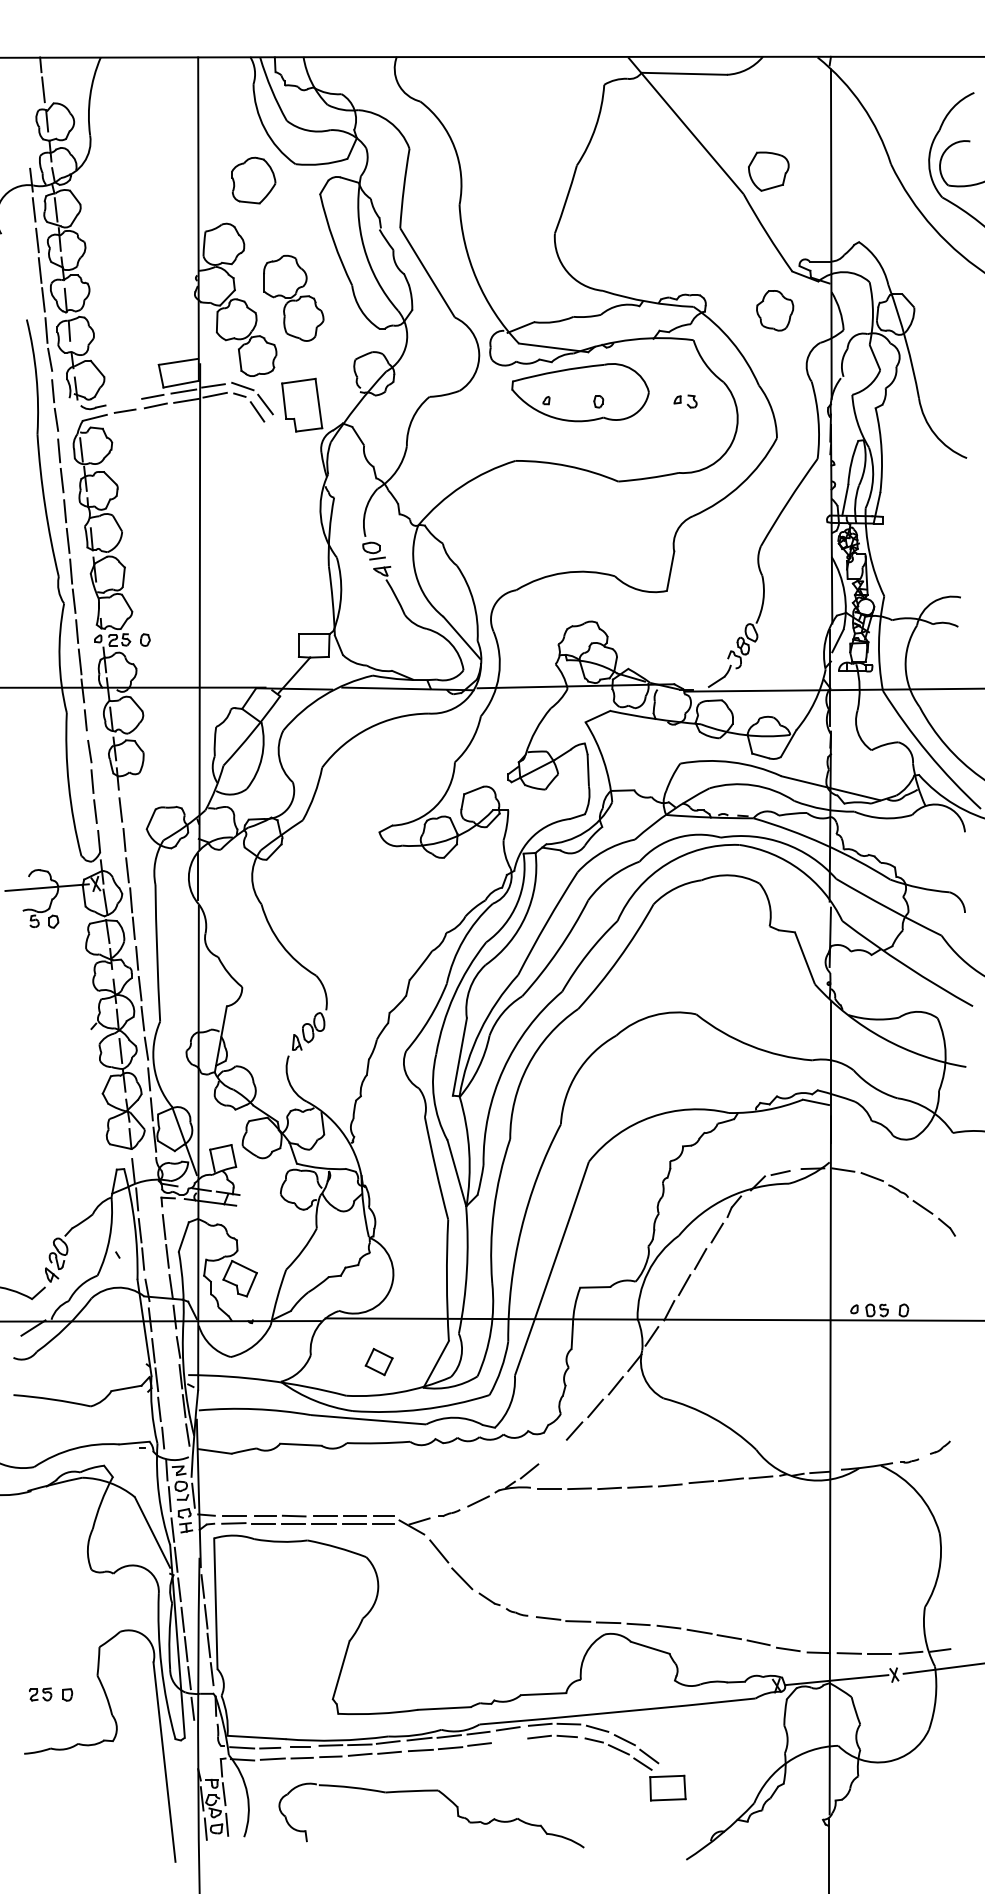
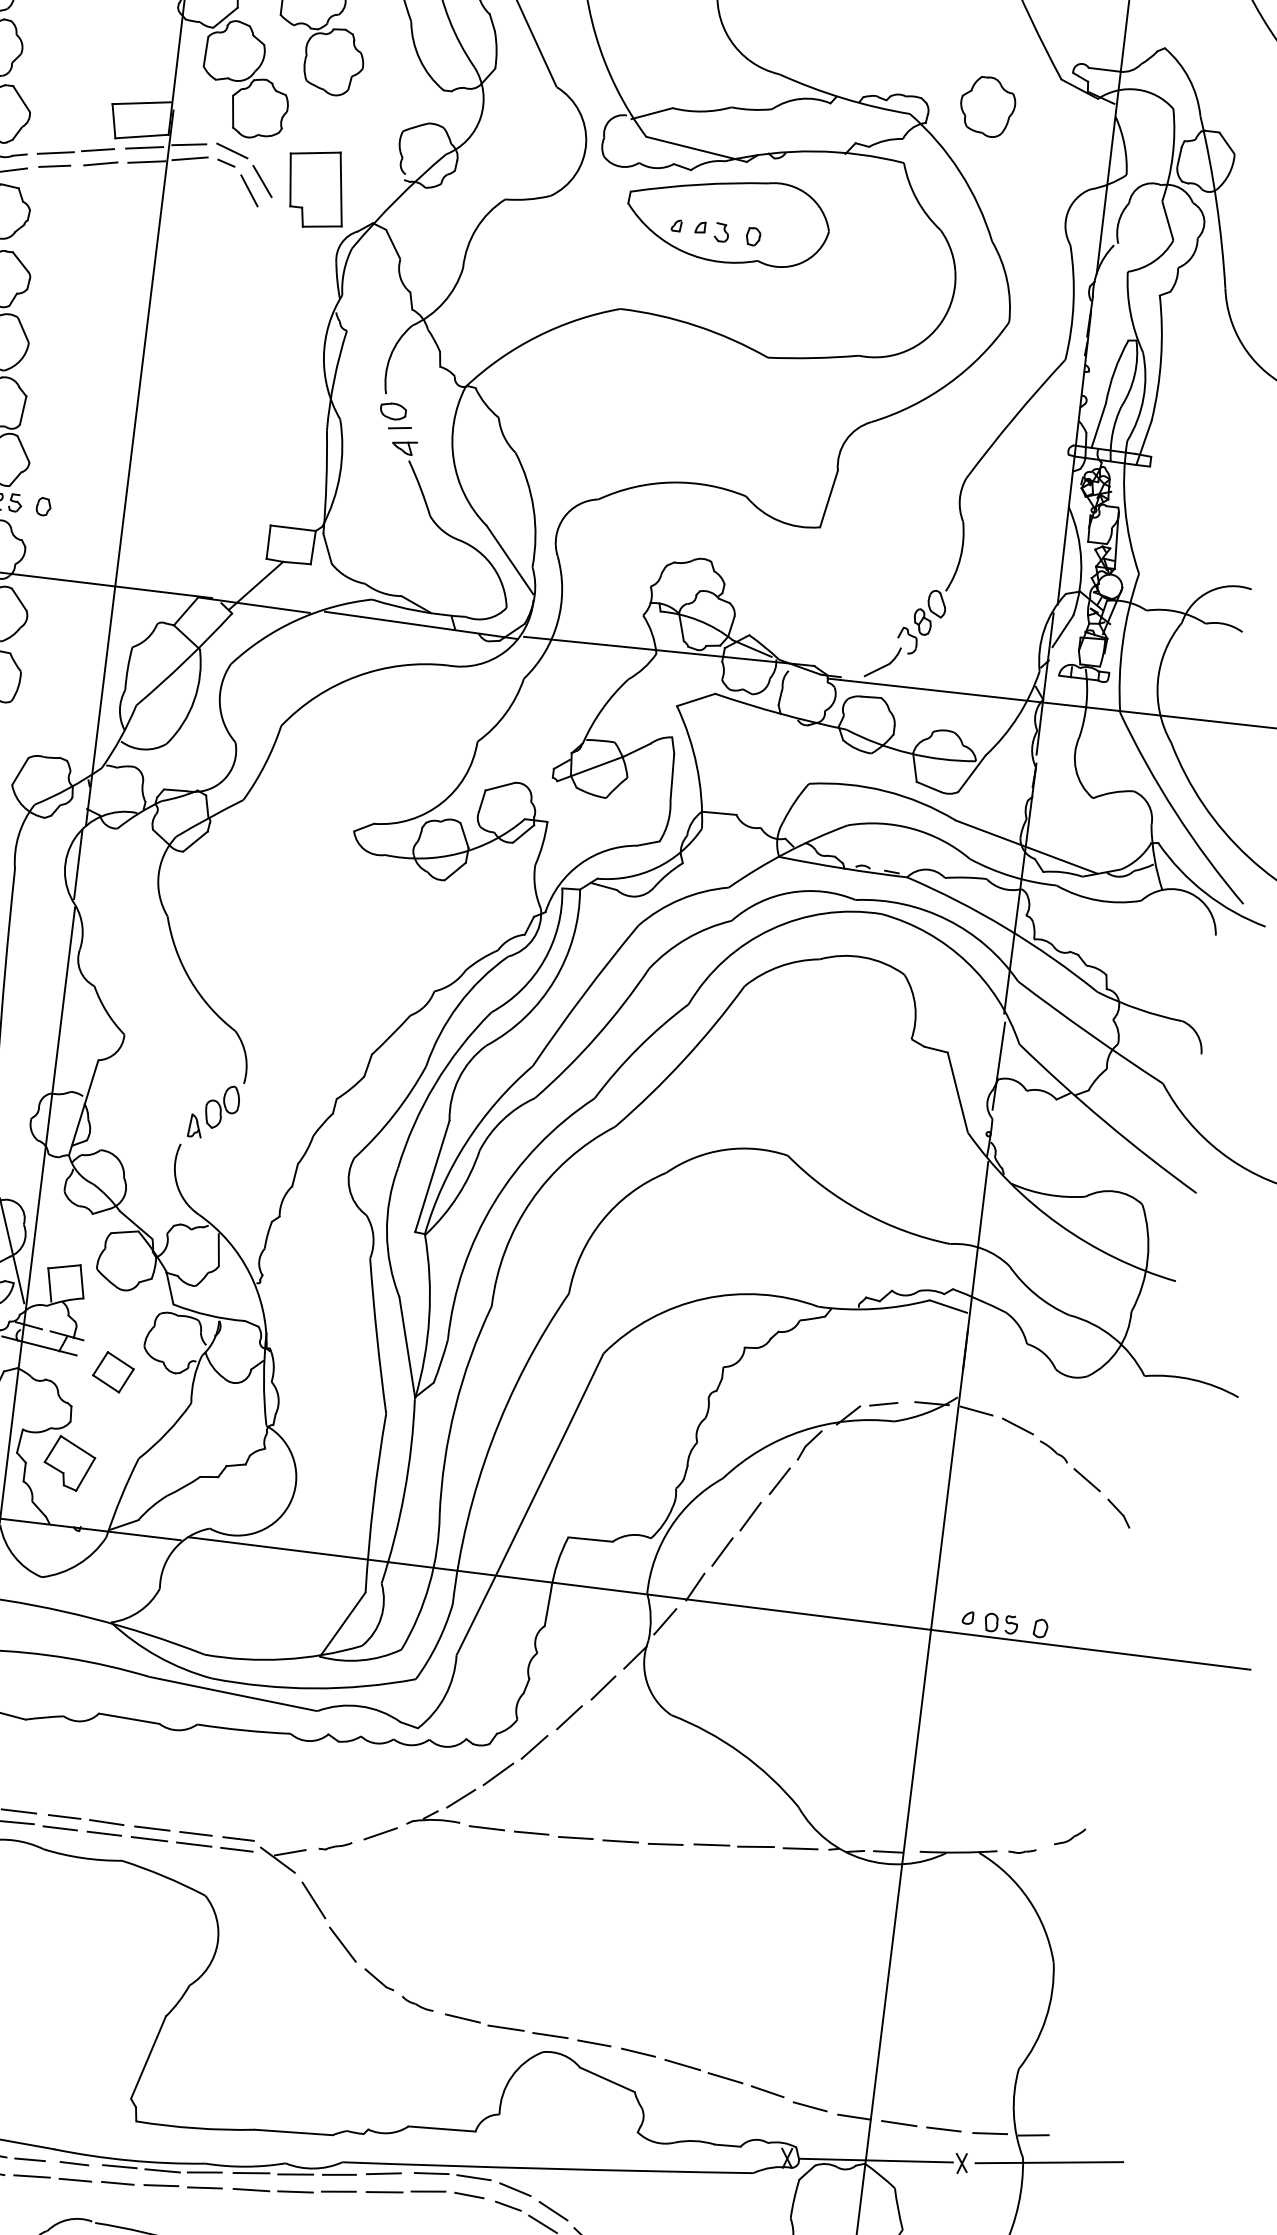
part: (775, 310) -> (988, 106), moved
part: (685, 401) -> (711, 231), moved
line: (124, 402) -> (55, 153), added
part: (378, 1361) -> (112, 1371), moved
line: (552, 1451) -> (498, 1773), added
line: (510, 1740) -> (385, 2191), added

